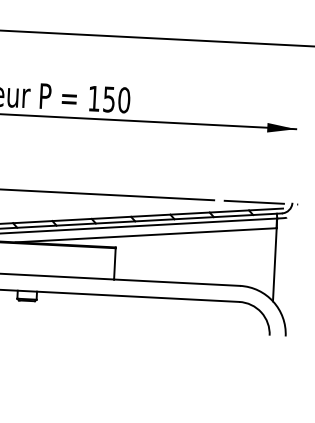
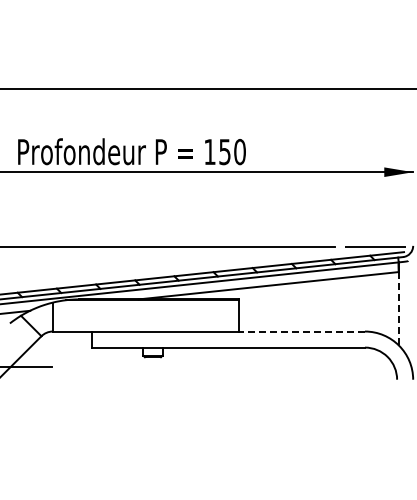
line: (274, 264) -> (398, 308), solid -> dashed
line: (176, 282) -> (301, 331), solid -> dashed

